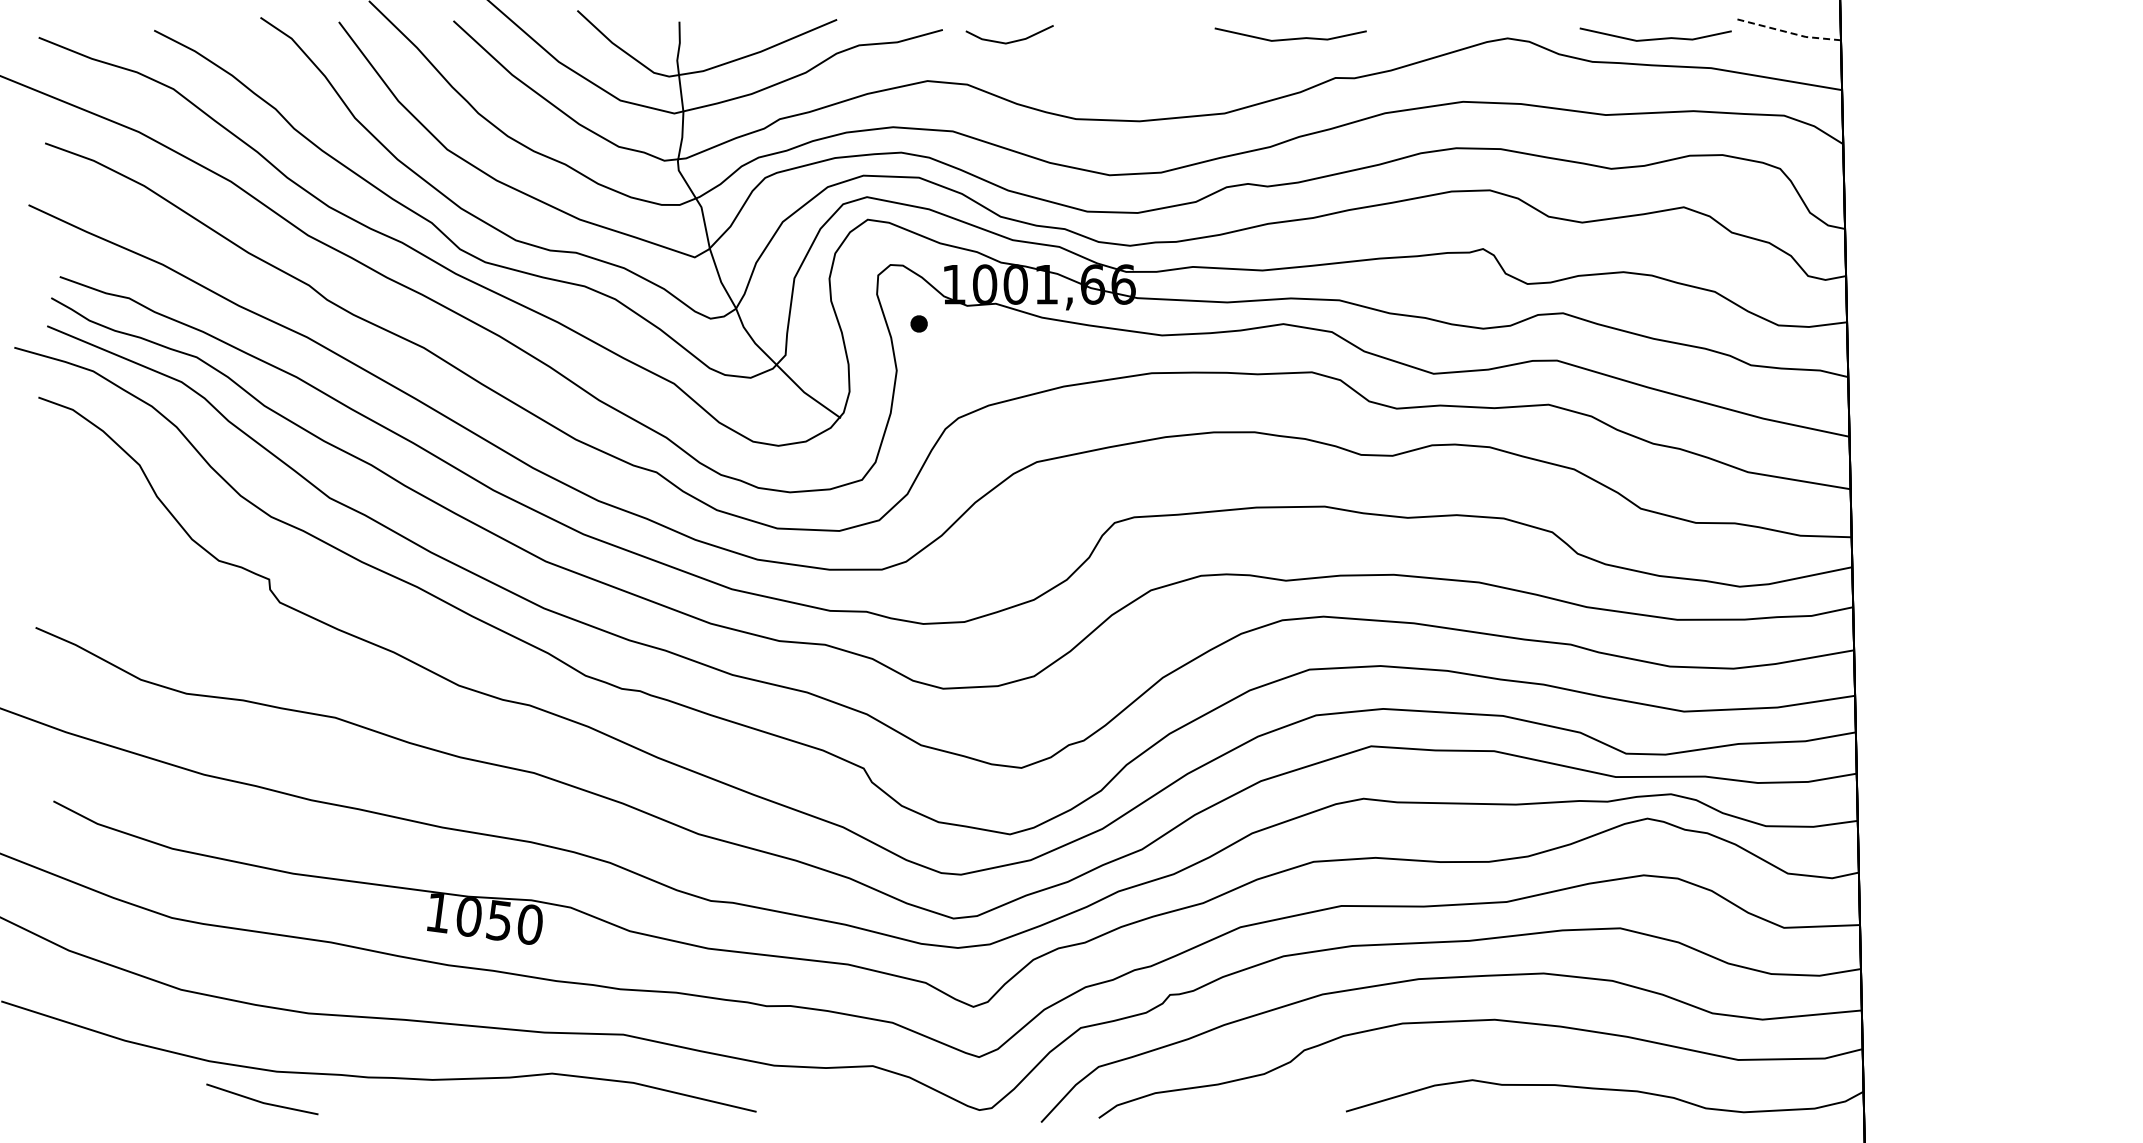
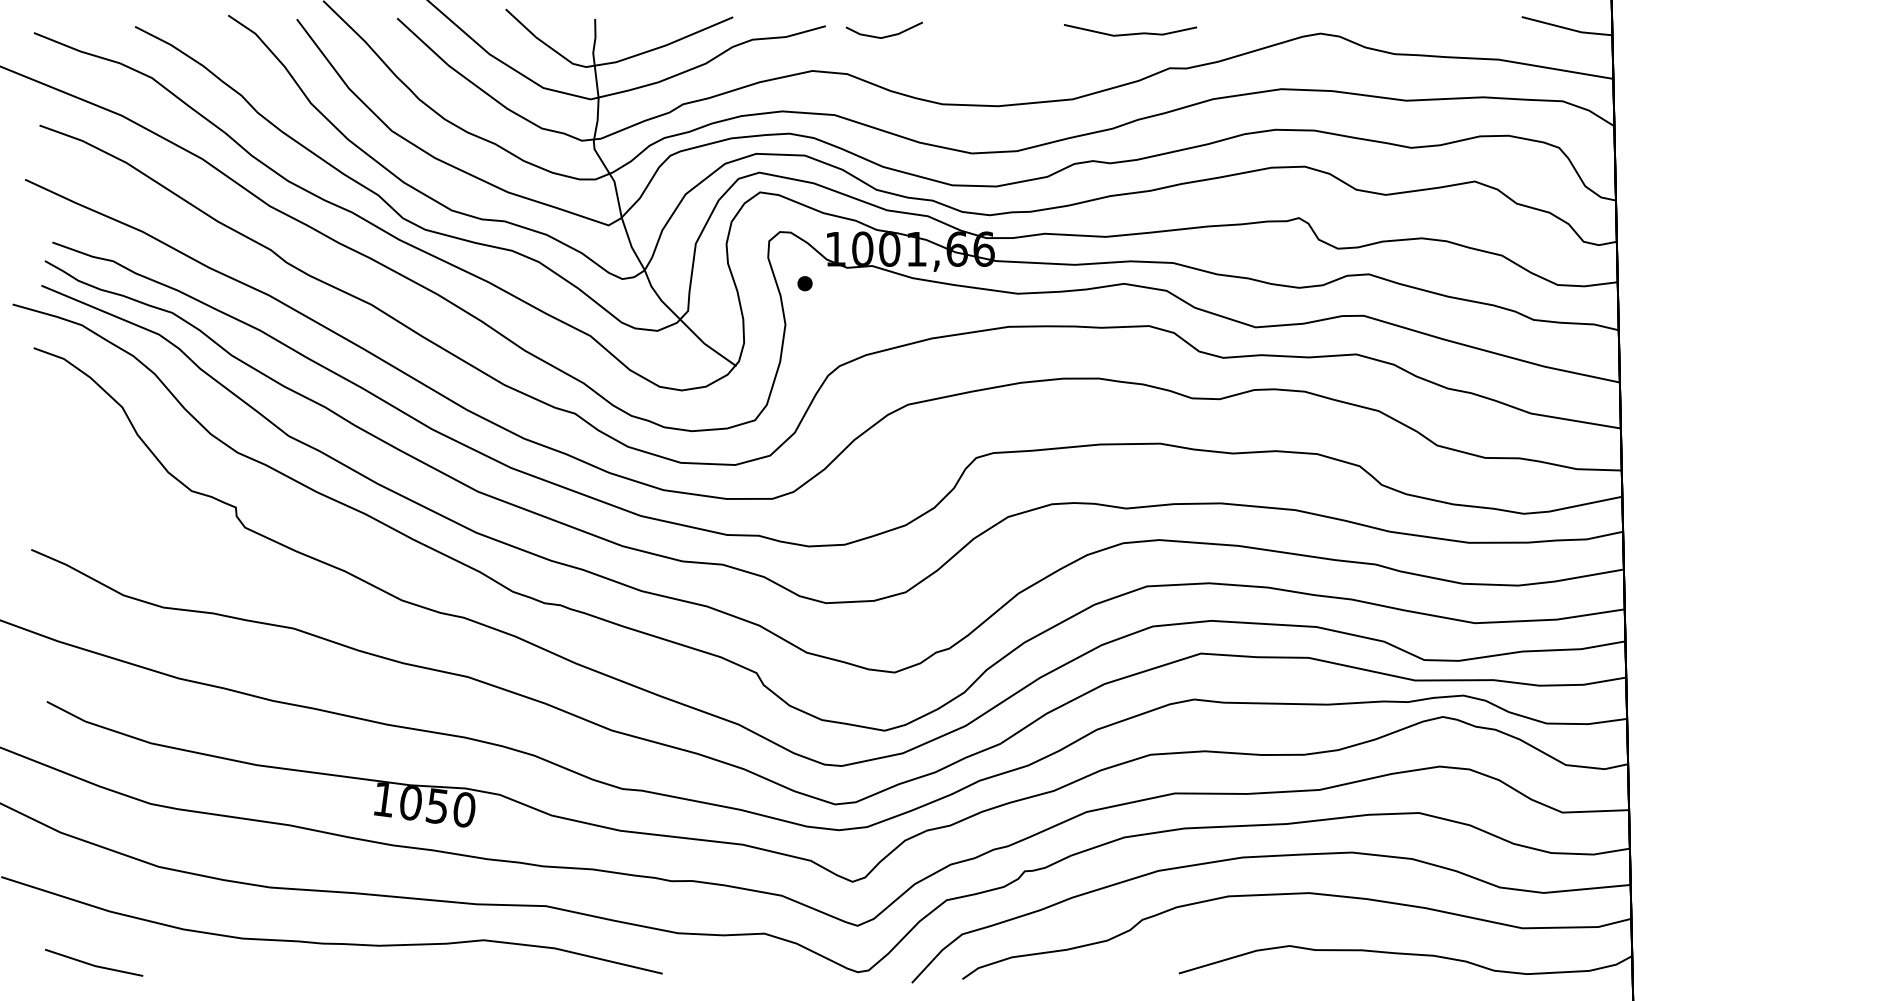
line: (1789, 32) -> (1567, 28), dashed -> solid
line: (1655, 38) -> (1449, 33), removed
line: (262, 1101) -> (94, 964), moved

